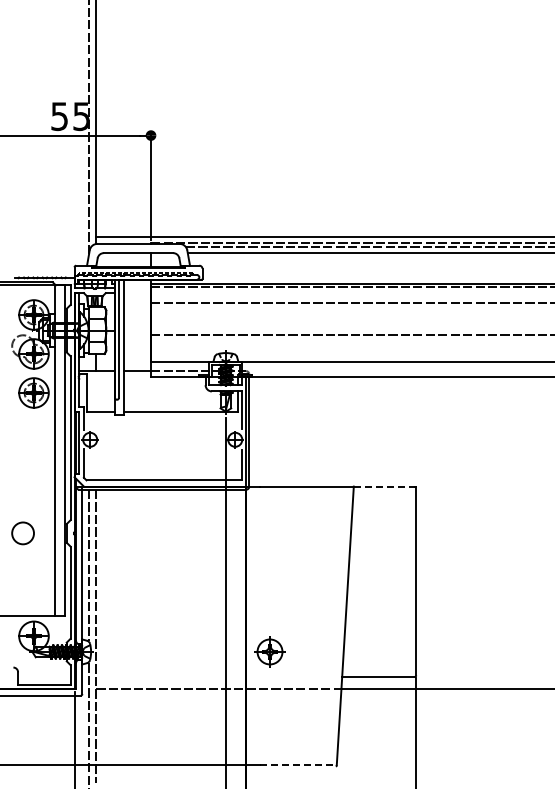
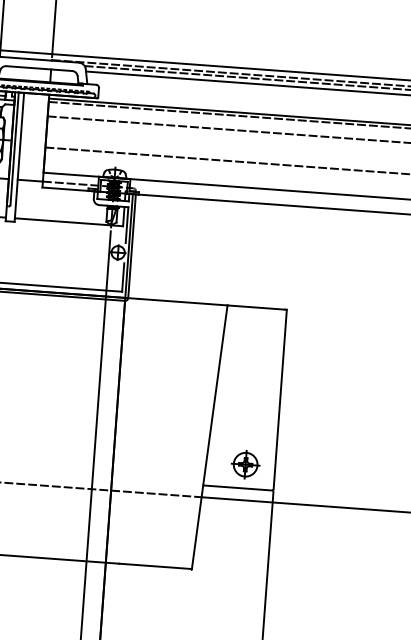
line: (384, 486) -> (256, 307), dashed -> solid
part: (269, 651) -> (245, 464), moved
line: (299, 765) -> (156, 566), dashed -> solid

